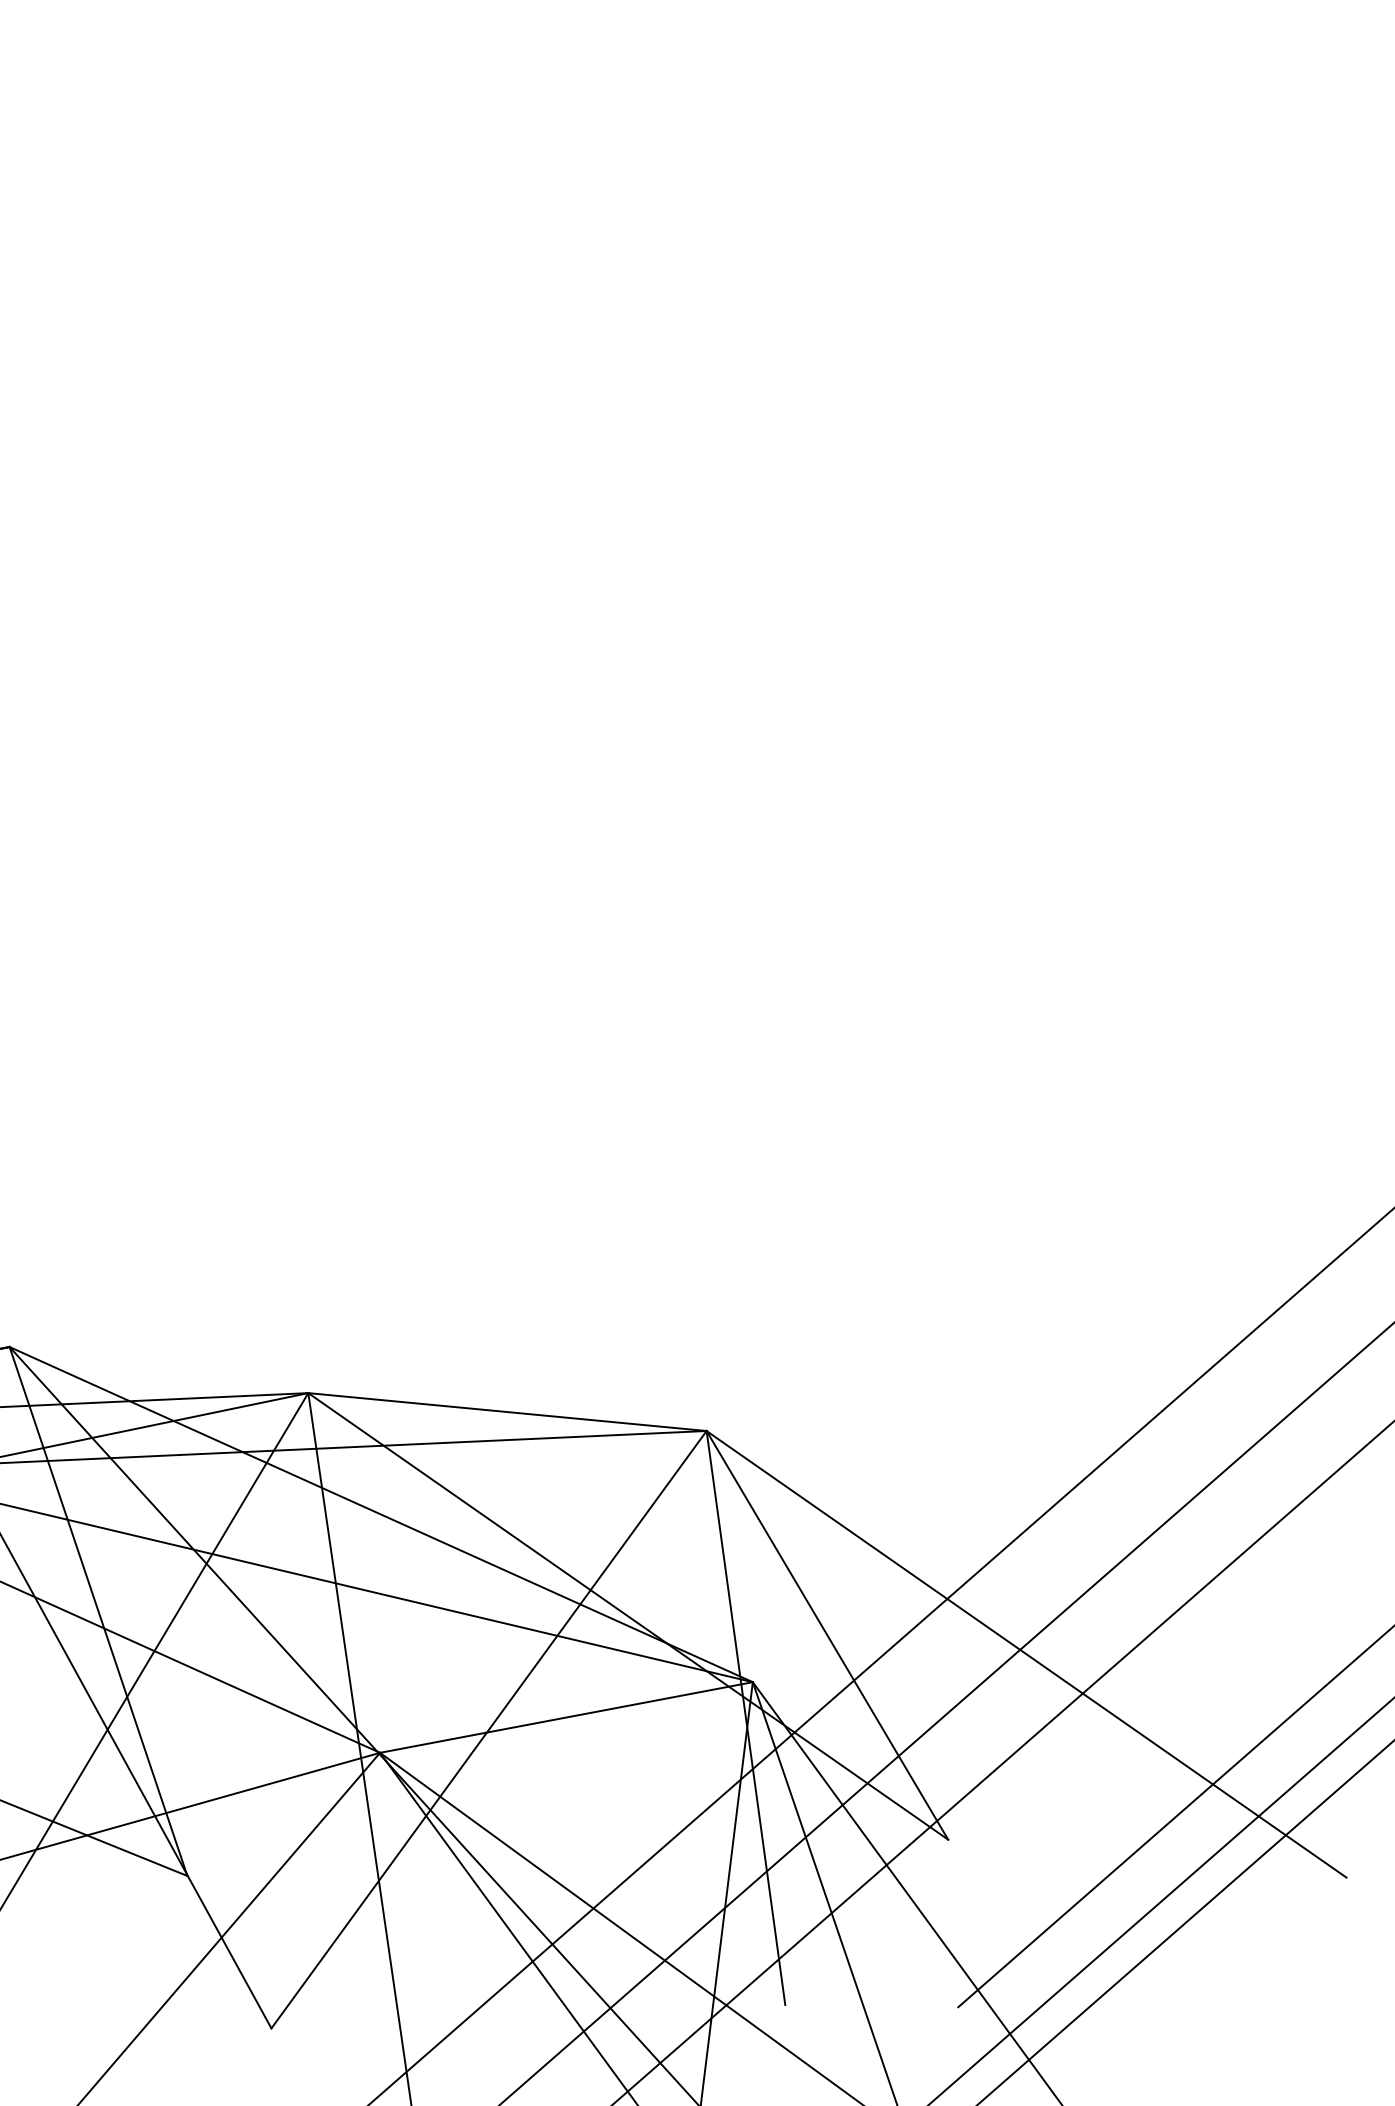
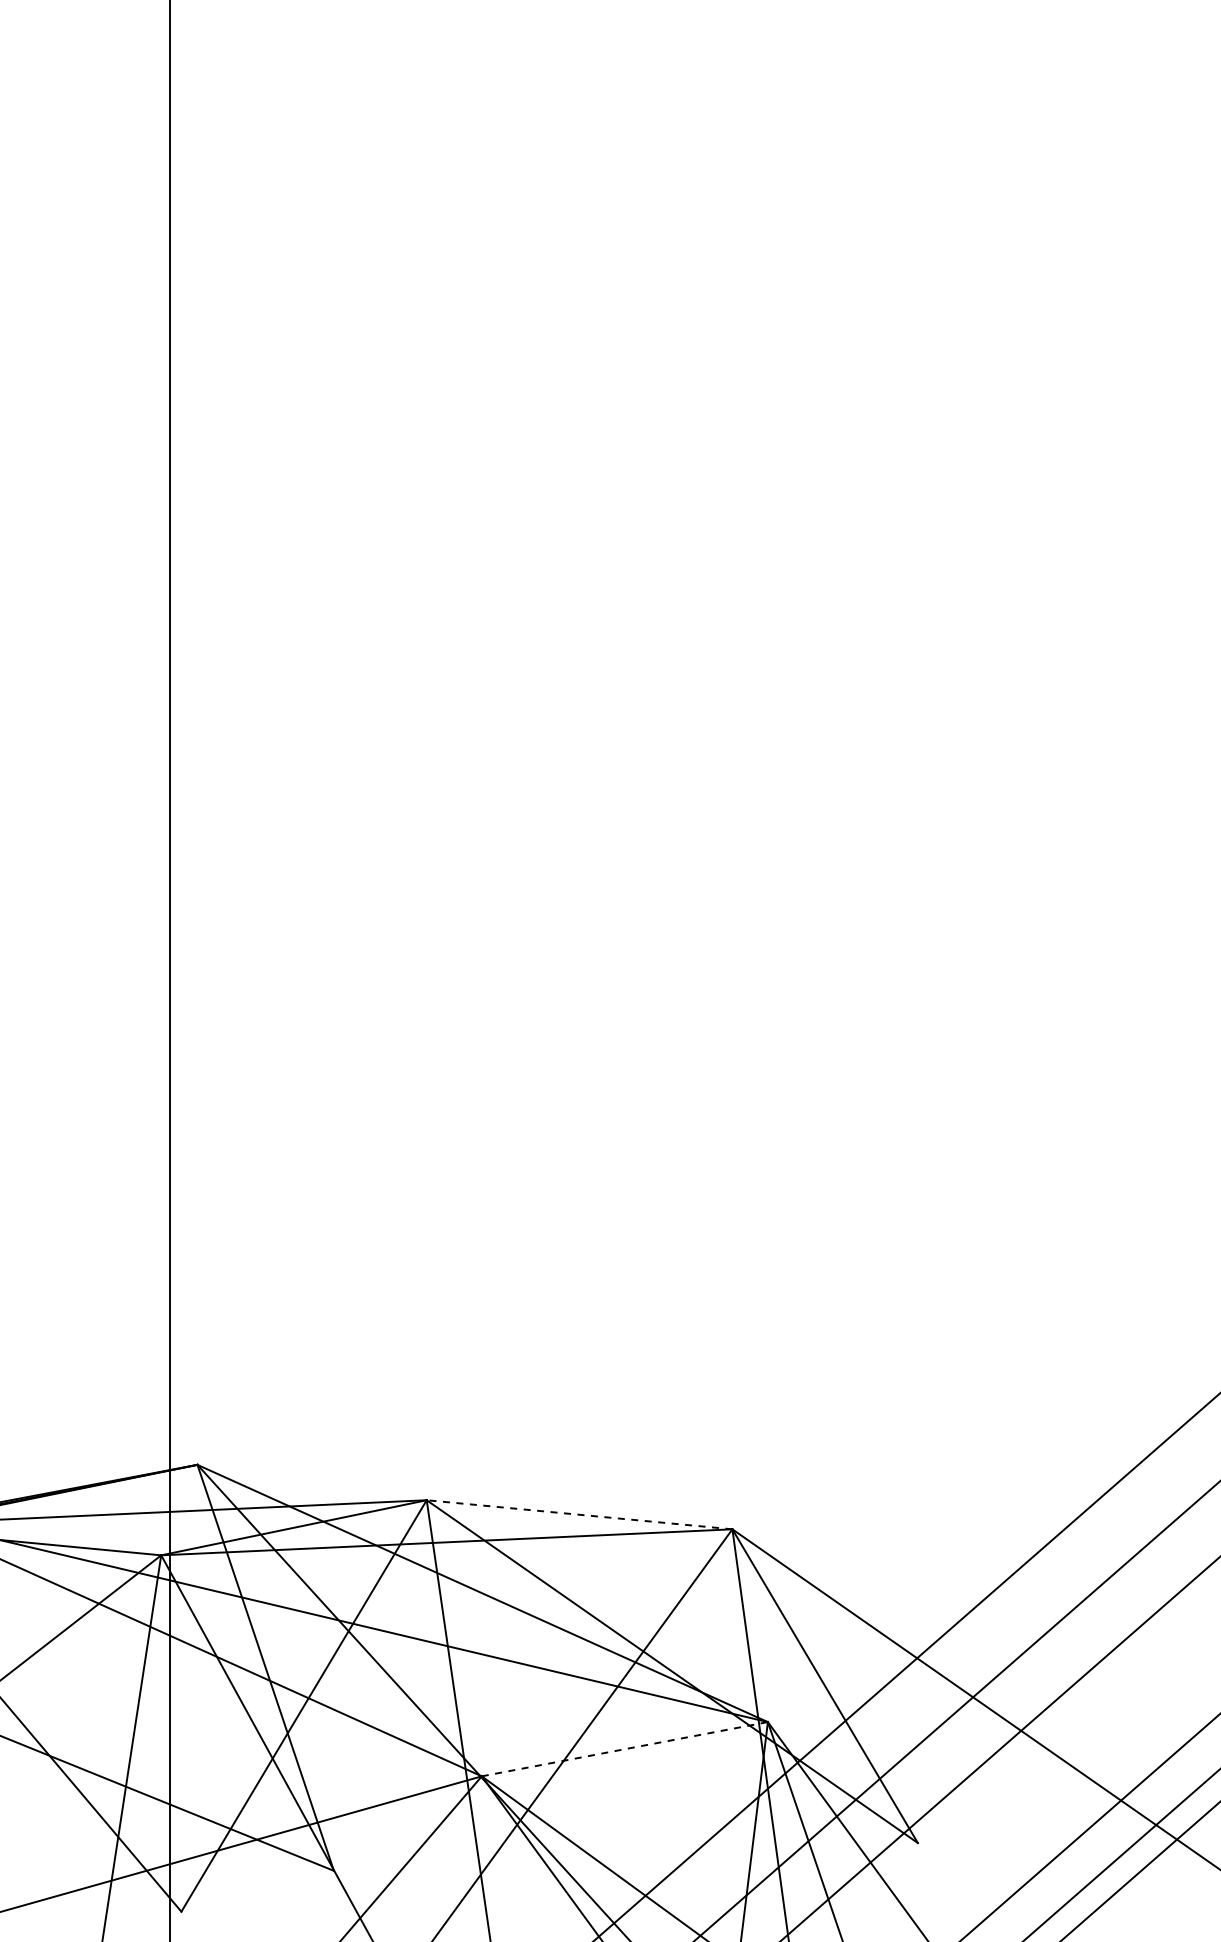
line: (507, 1411) -> (579, 1514), solid -> dashed
line: (565, 1717) -> (624, 1749), solid -> dashed

